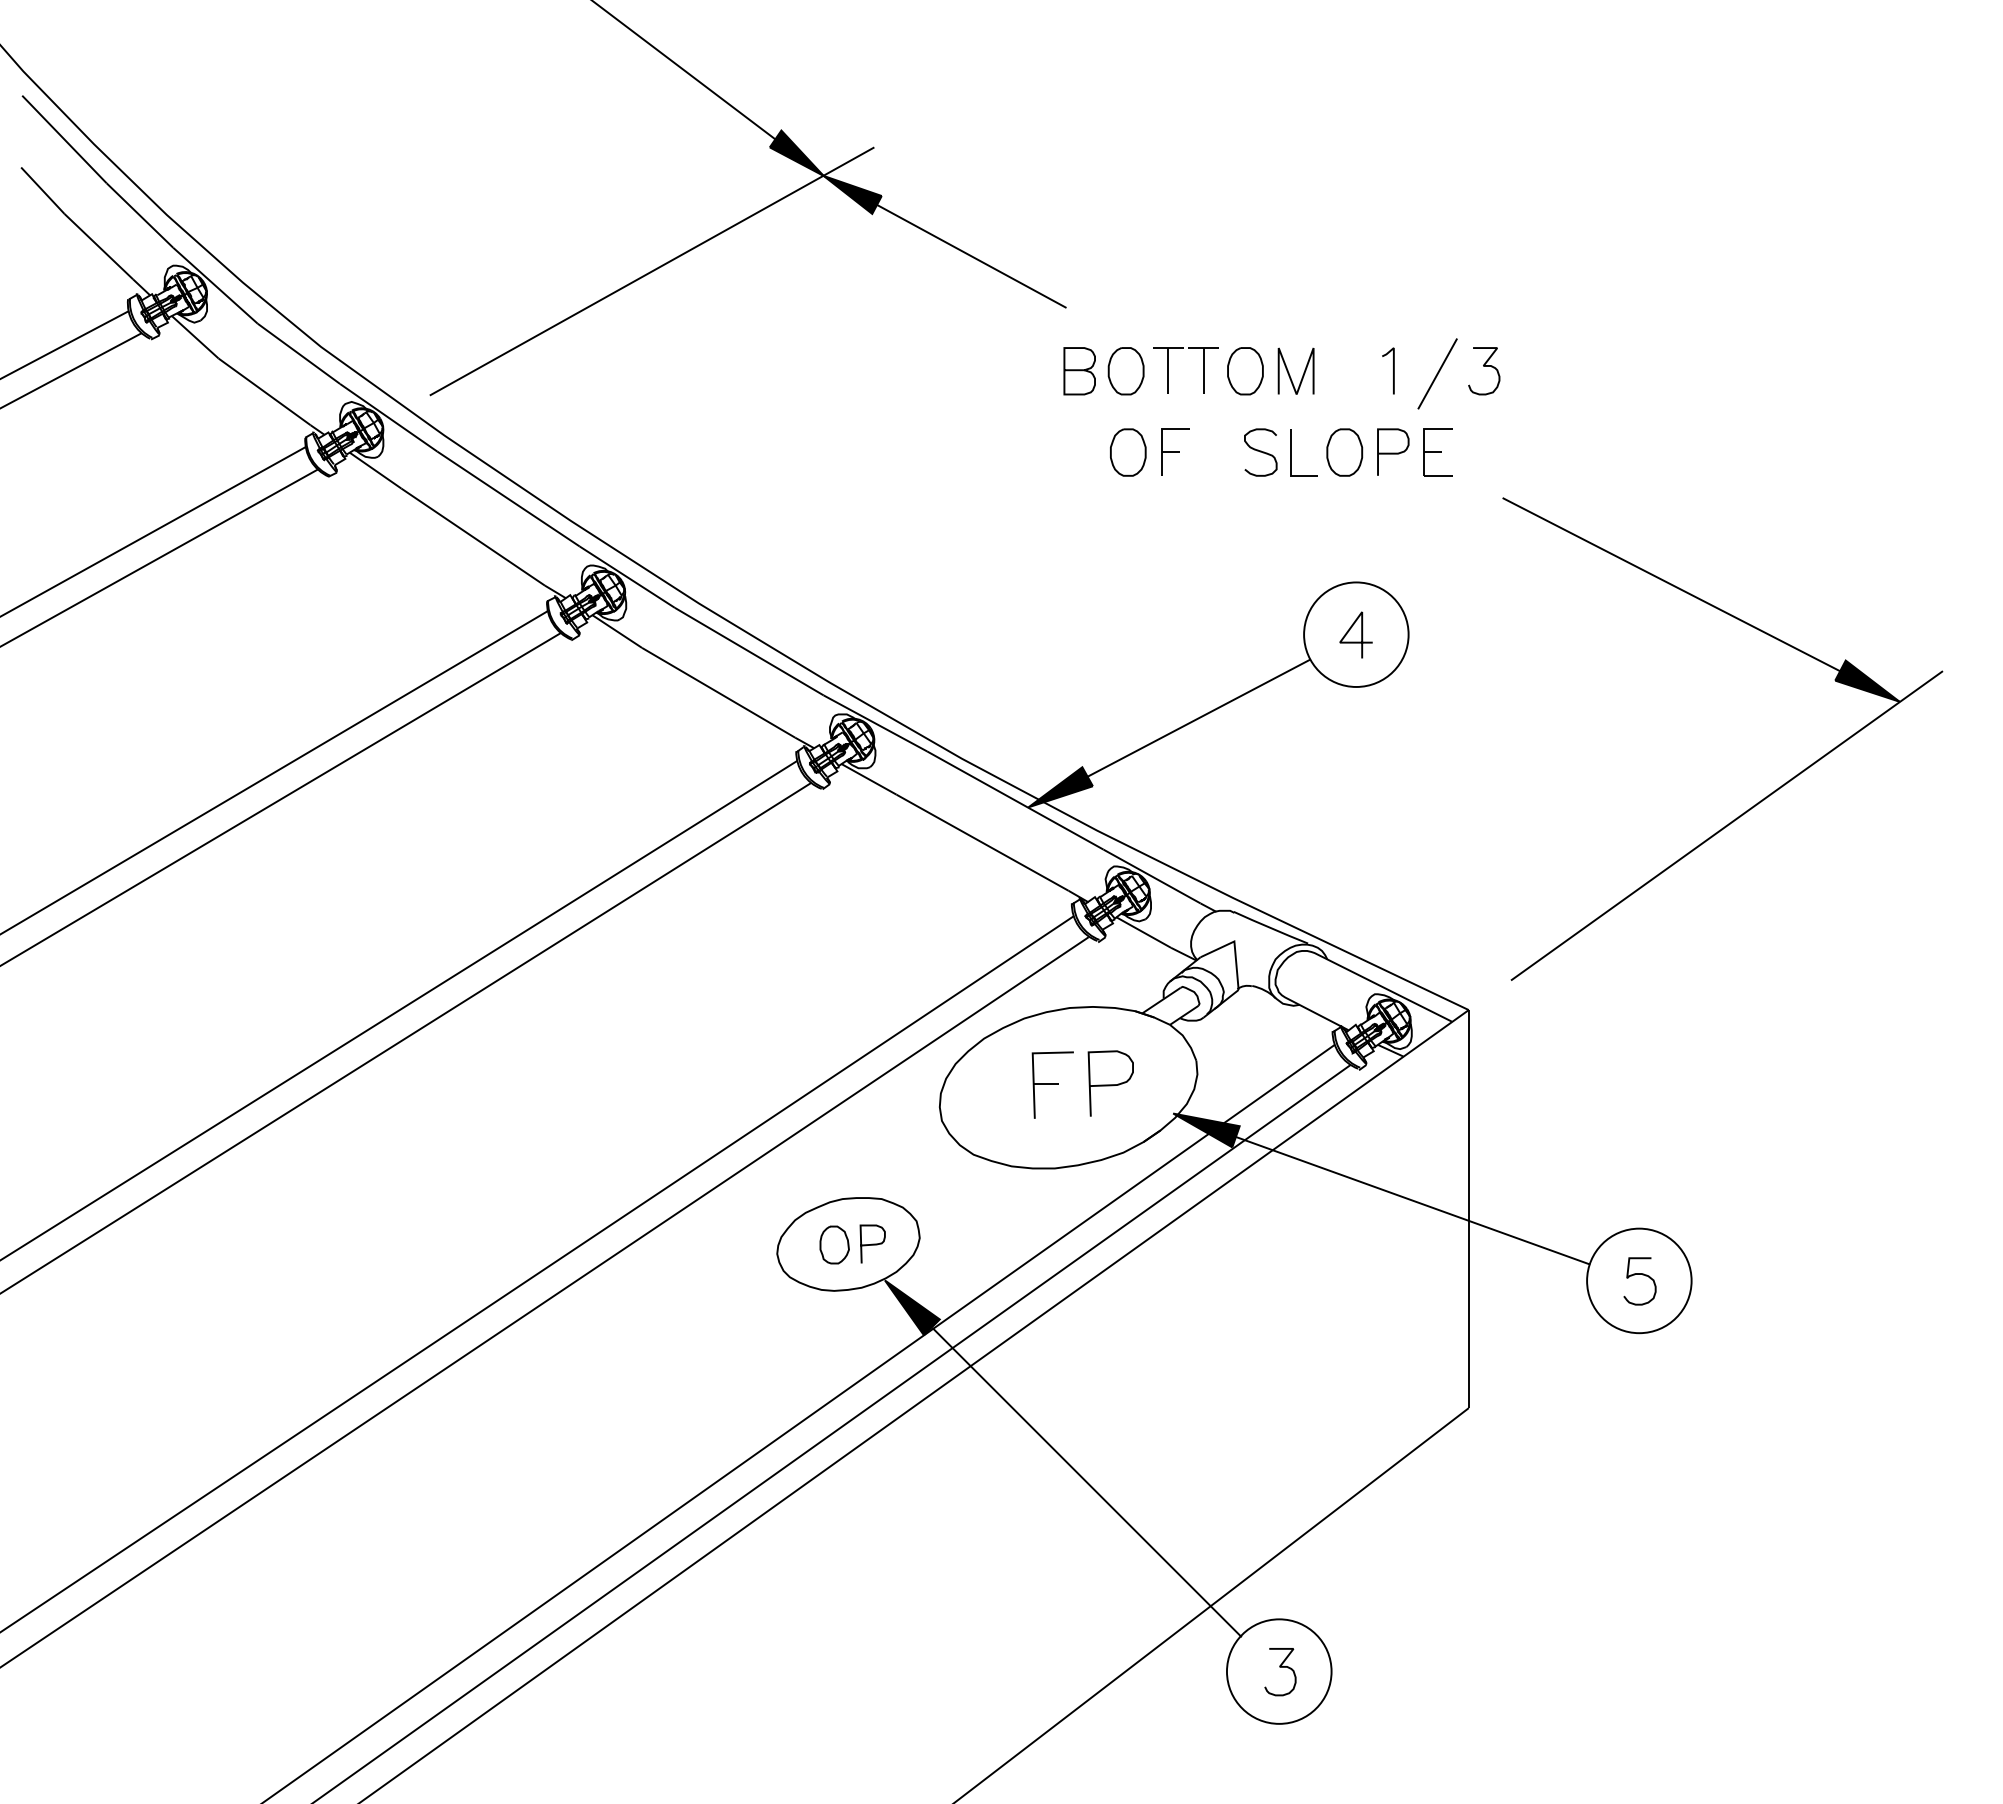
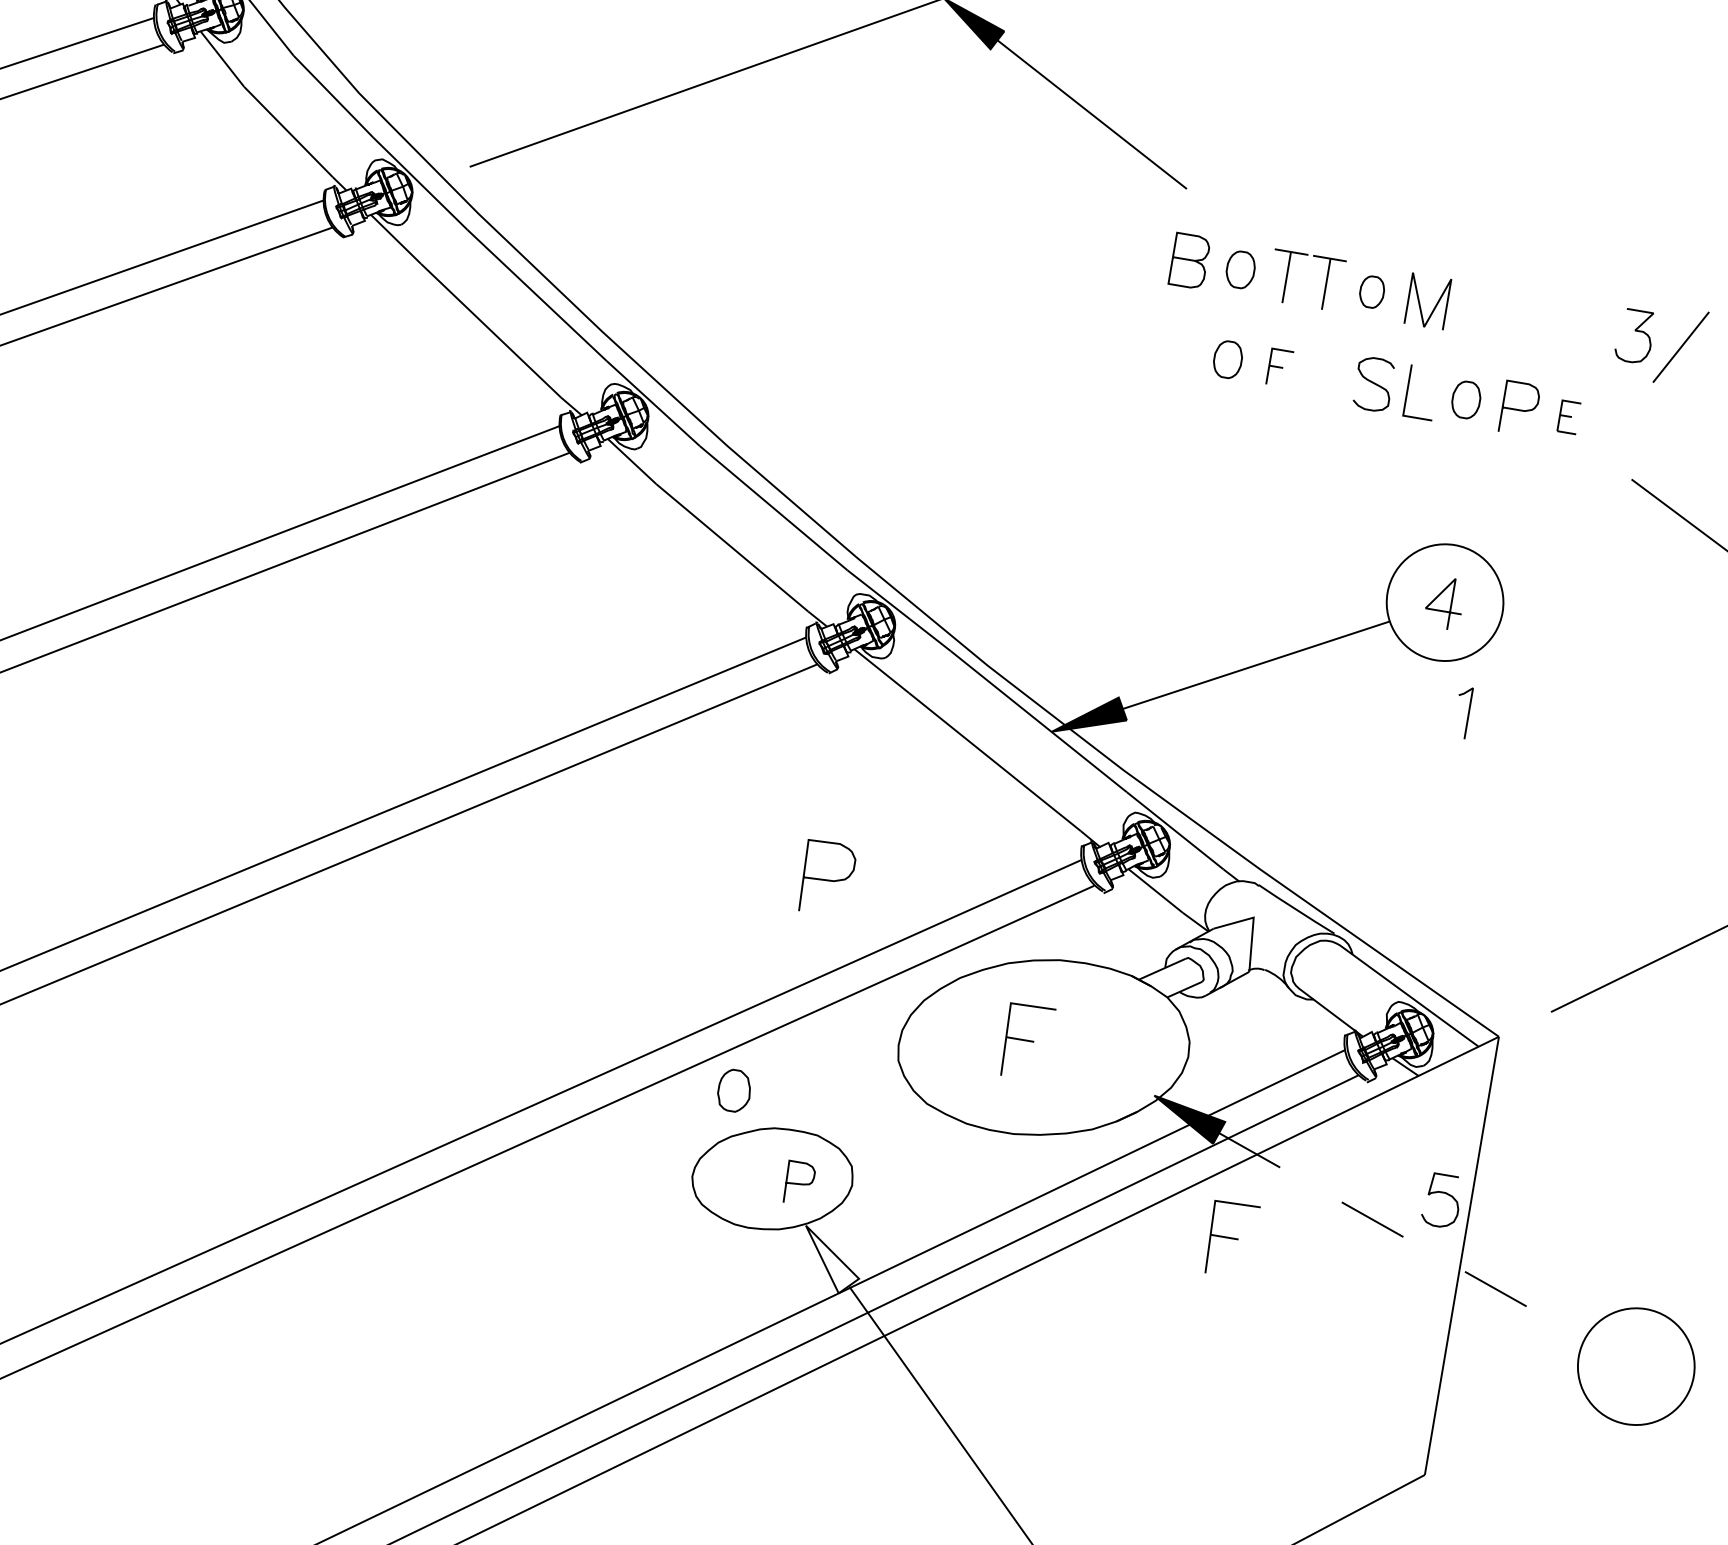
line: (1393, 370) -> (1468, 712), moved
part: (1125, 371) -> (1239, 269), size x0.7
part: (1245, 371) -> (1372, 292), size x0.6
line: (1437, 373) -> (1681, 346), moved
part: (1175, 451) -> (1280, 367), size x0.7
part: (1128, 452) -> (1228, 359), size x0.7
part: (1344, 452) -> (1465, 399), size x0.7
part: (1437, 452) -> (1568, 417), size x0.6
curve: (1110, 1084) -> (826, 879), moved
line: (1412, 1200) -> (1401, 1235), solid -> dashed
part: (1262, 1228) -> (1231, 1238), added
part: (834, 1244) -> (734, 1090), moved
curve: (1642, 1275) -> (1445, 1194), moved
fill: (911, 1307) -> (830, 1260), removed

